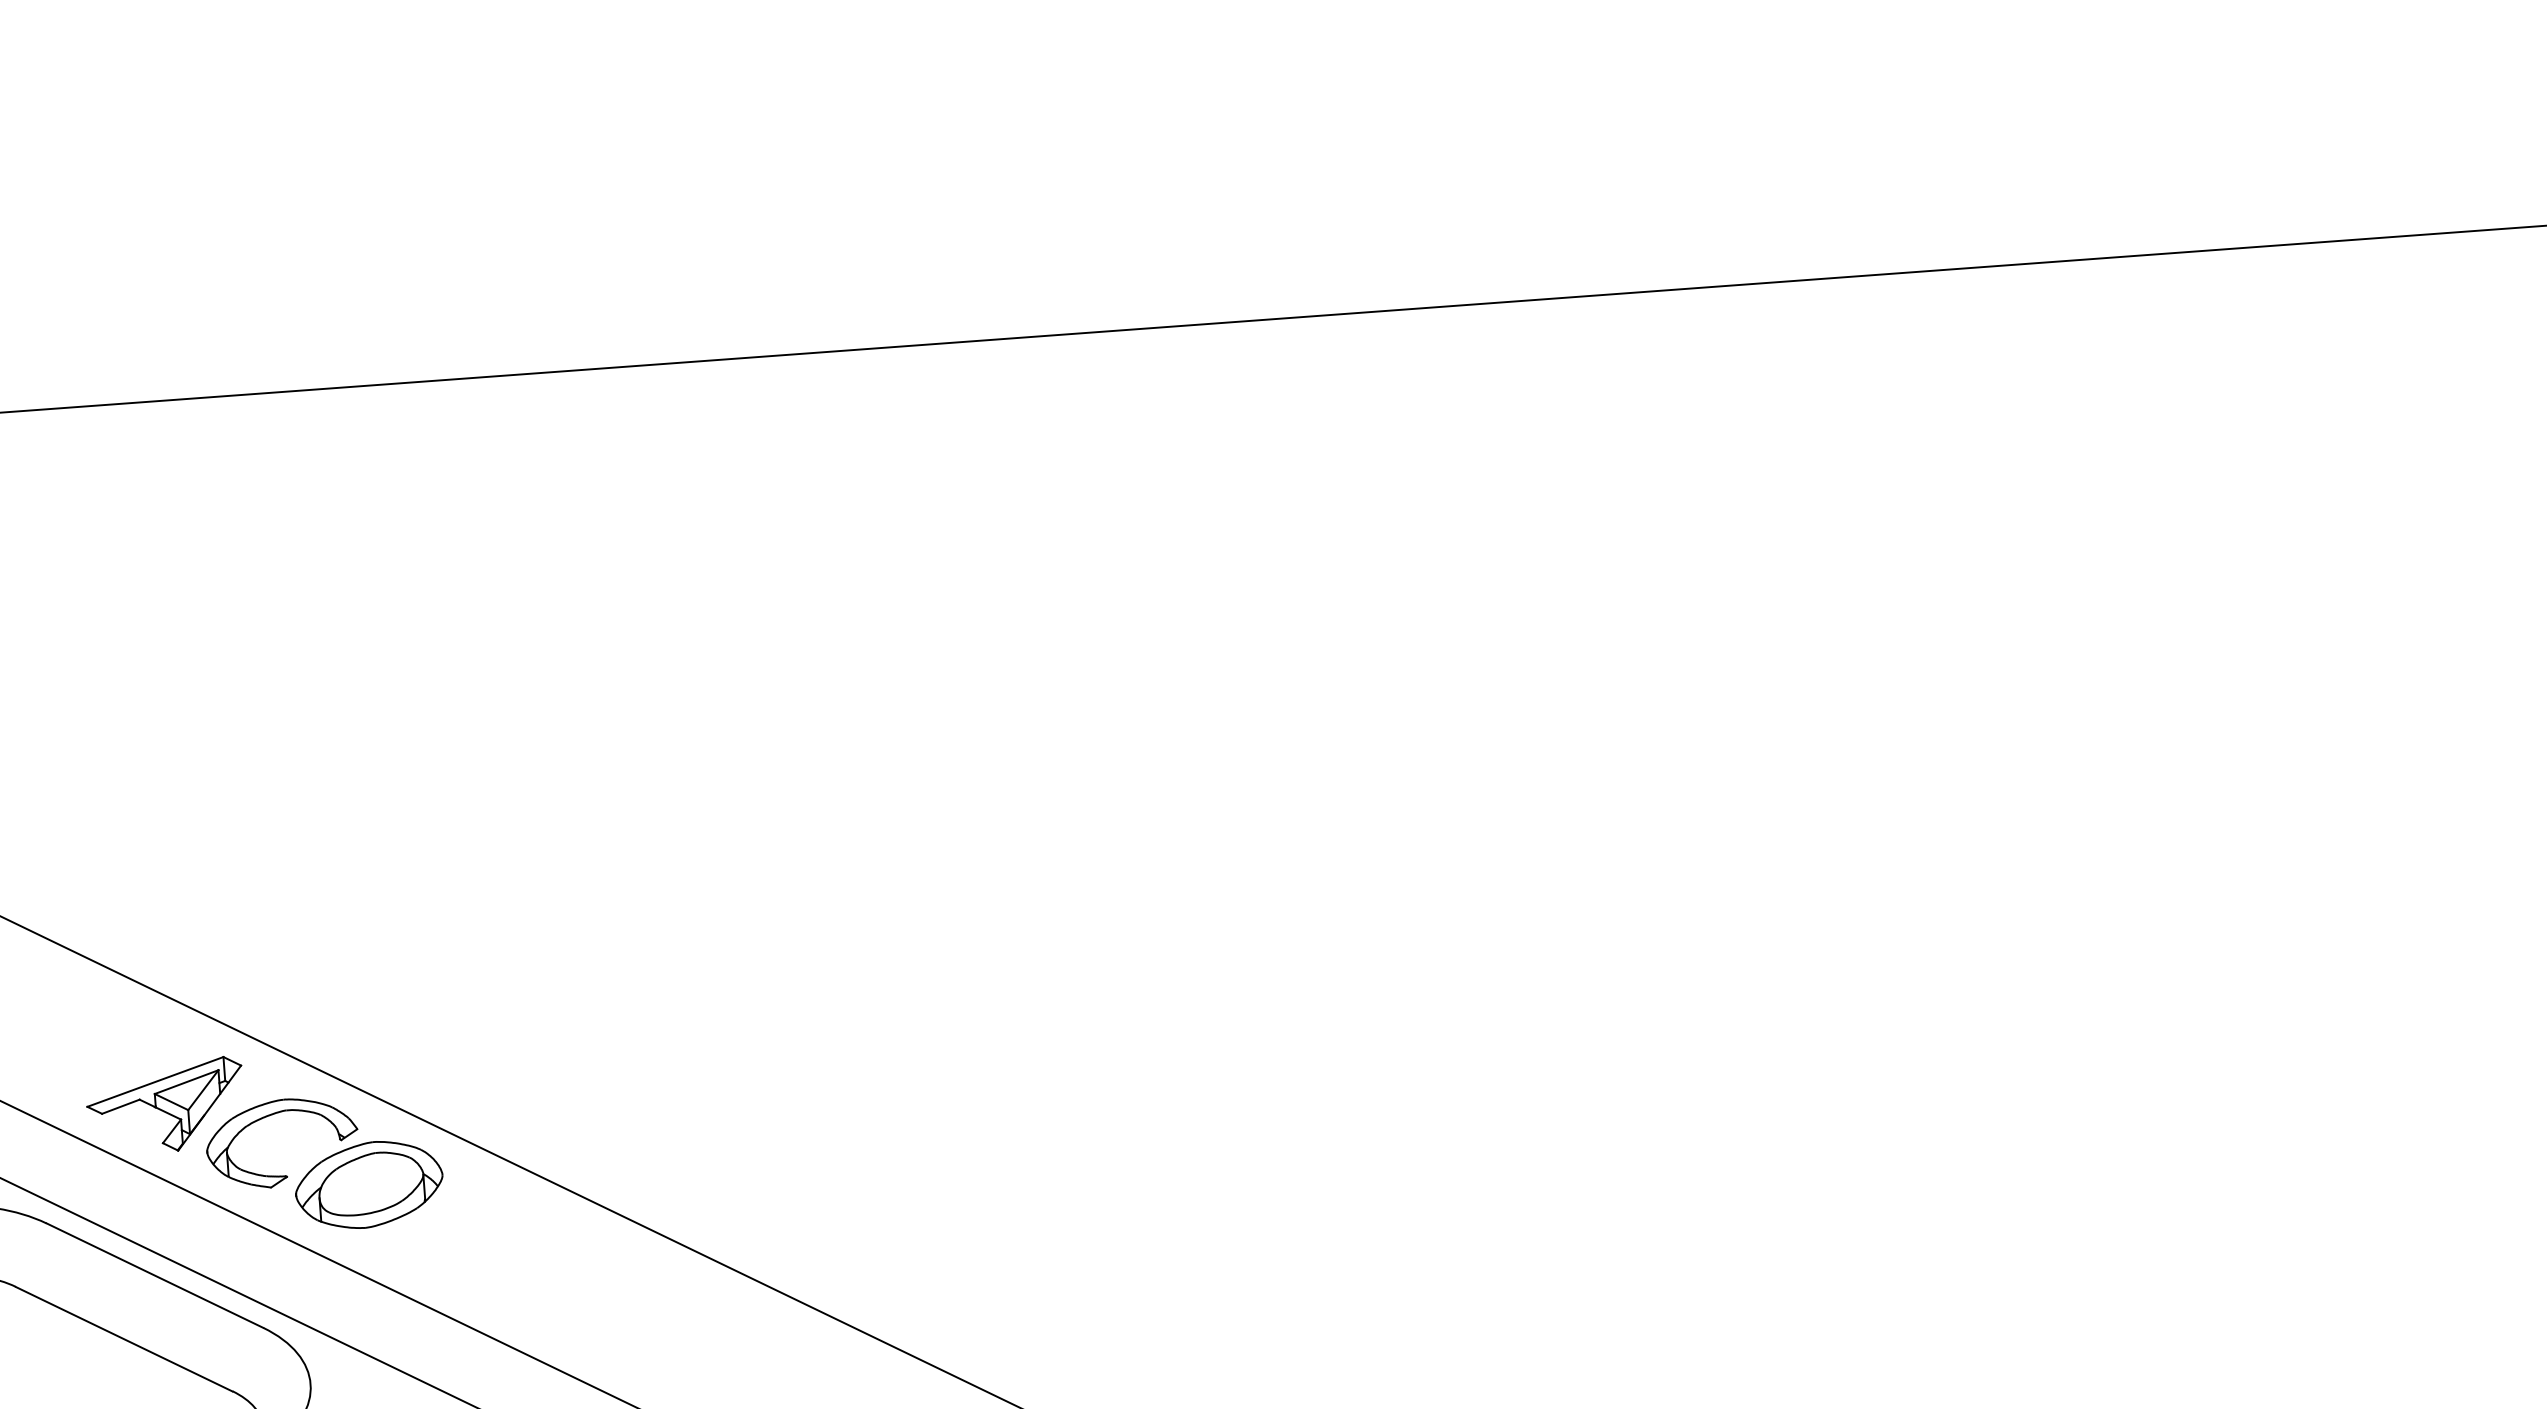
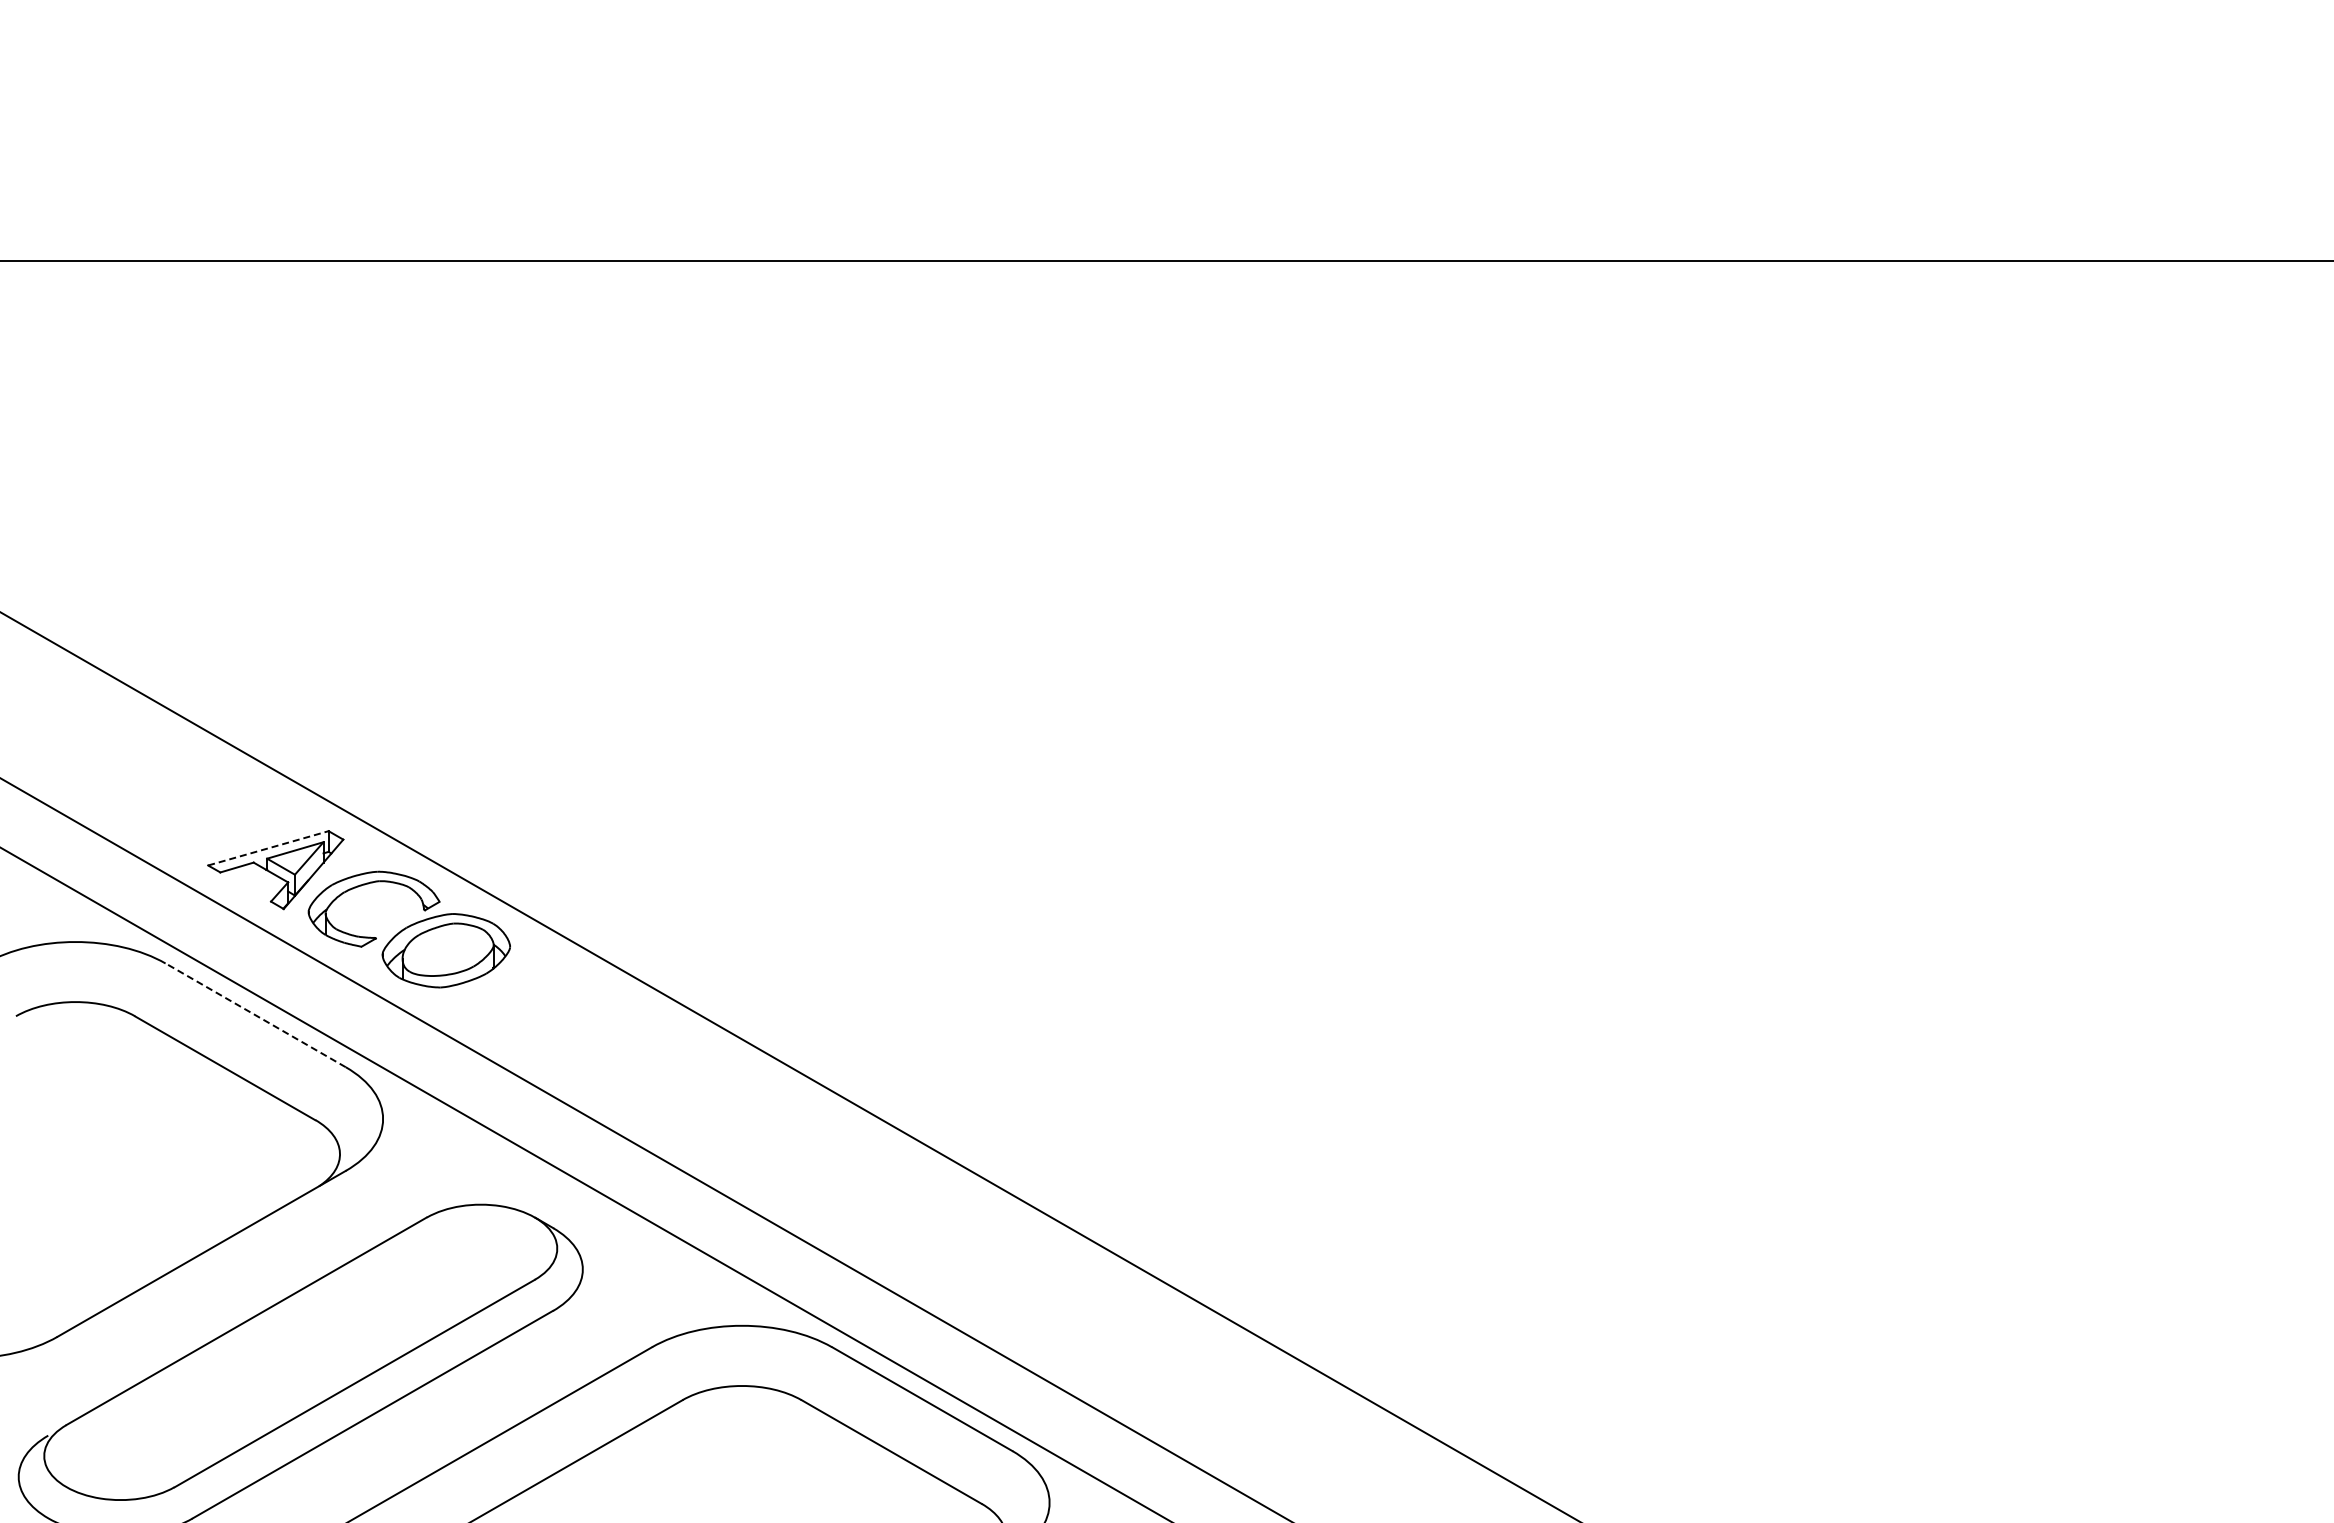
line: (155, 1082) -> (268, 848), solid -> dashed
line: (154, 1275) -> (255, 1015), solid -> dashed

